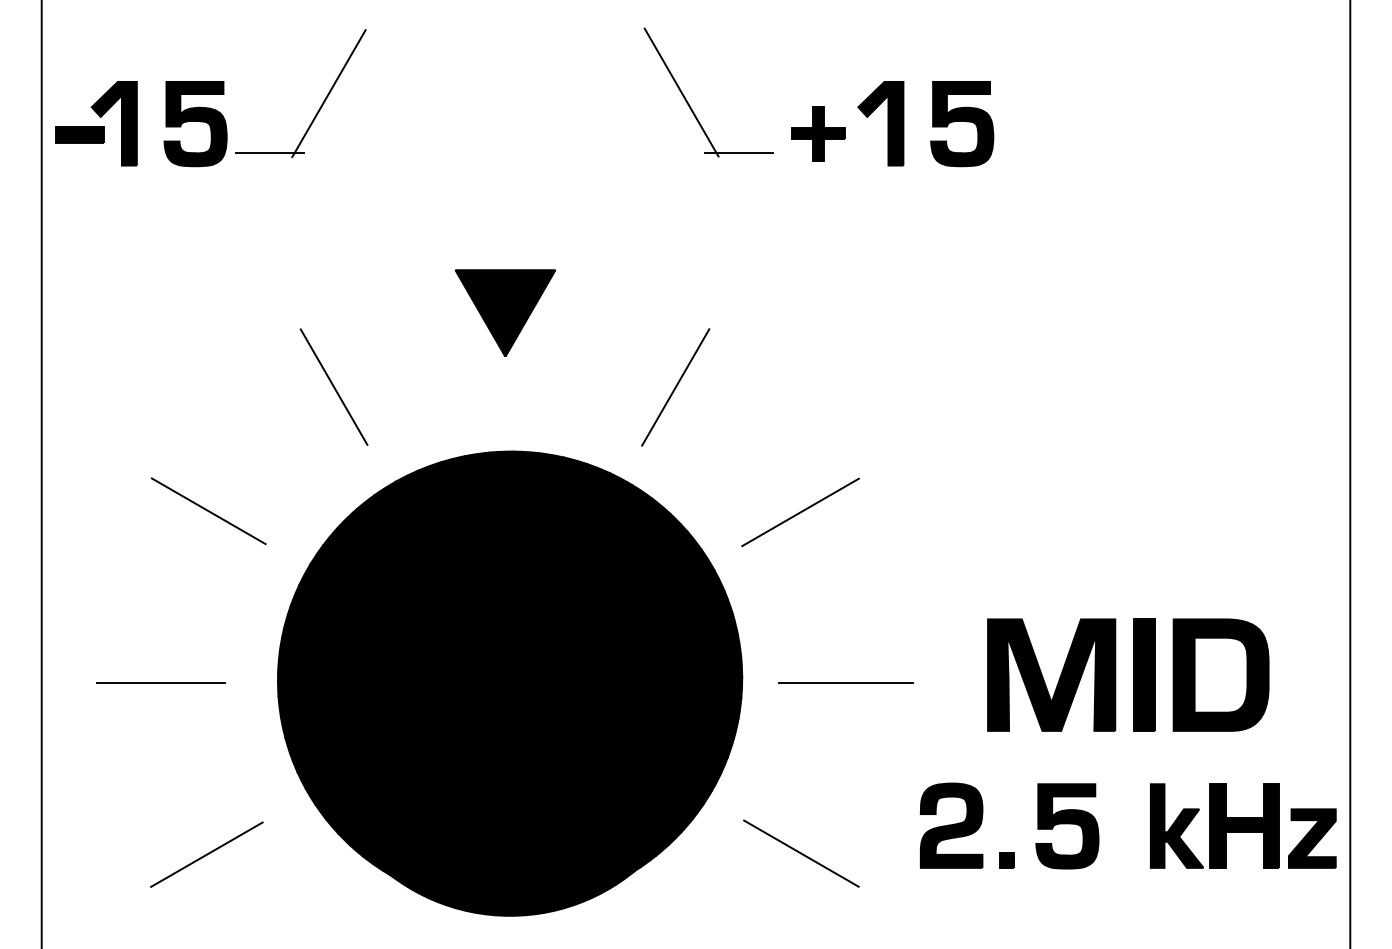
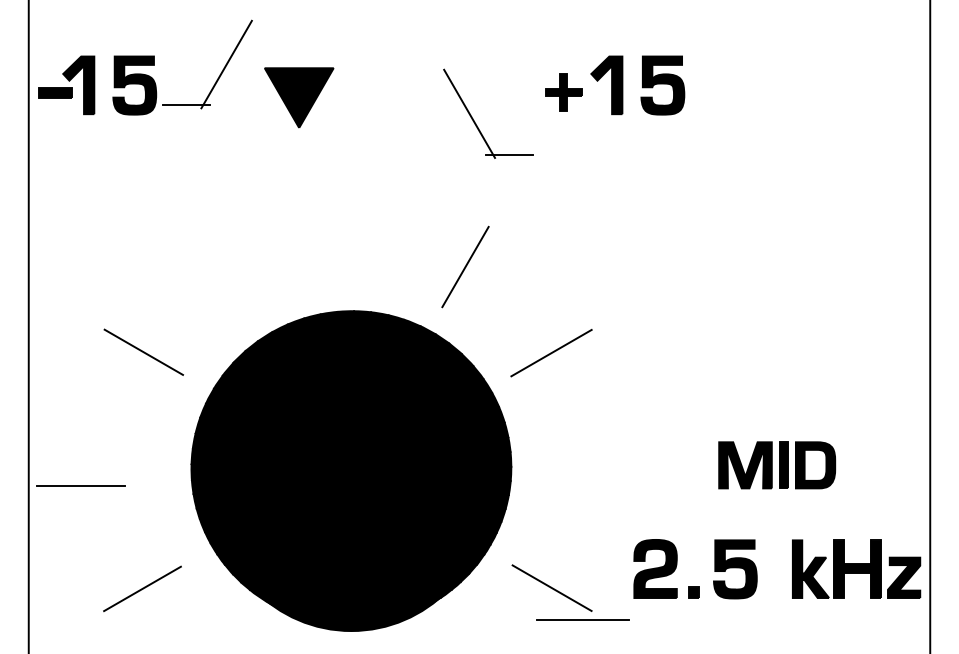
part: (690, 103) -> (475, 121), moved
part: (505, 312) -> (299, 97), moved
line: (334, 386) -> (230, 266), removed
part: (1127, 675) -> (776, 465), size x0.6
line: (160, 681) -> (80, 485), moved
line: (845, 681) -> (582, 619), moved

